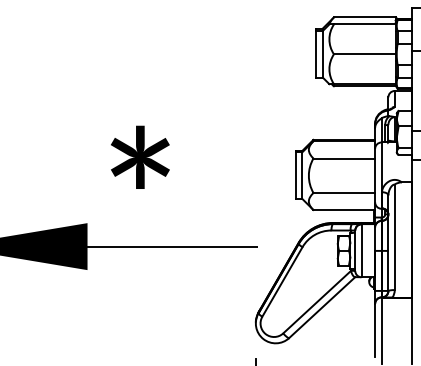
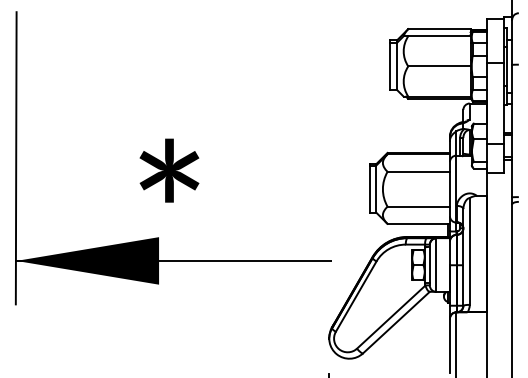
text: (140, 157) -> (169, 170), moved

